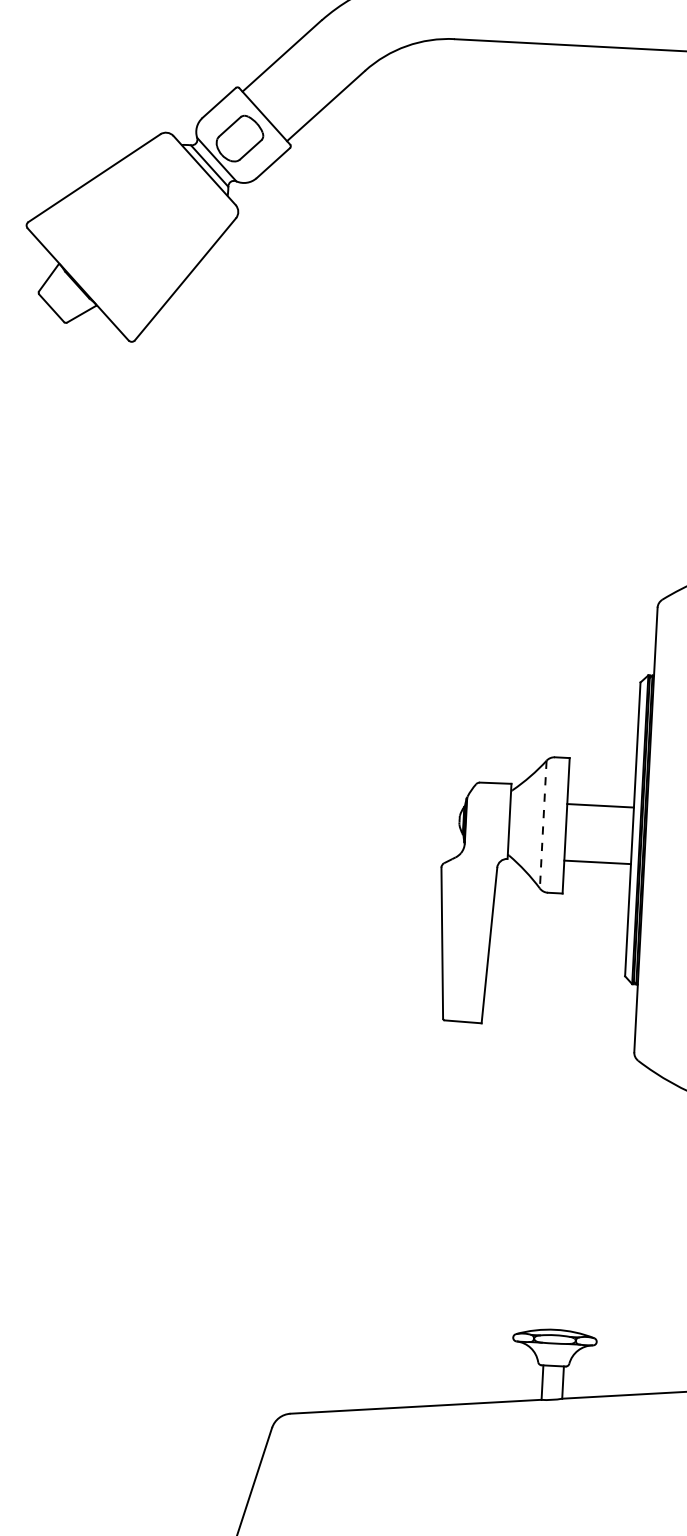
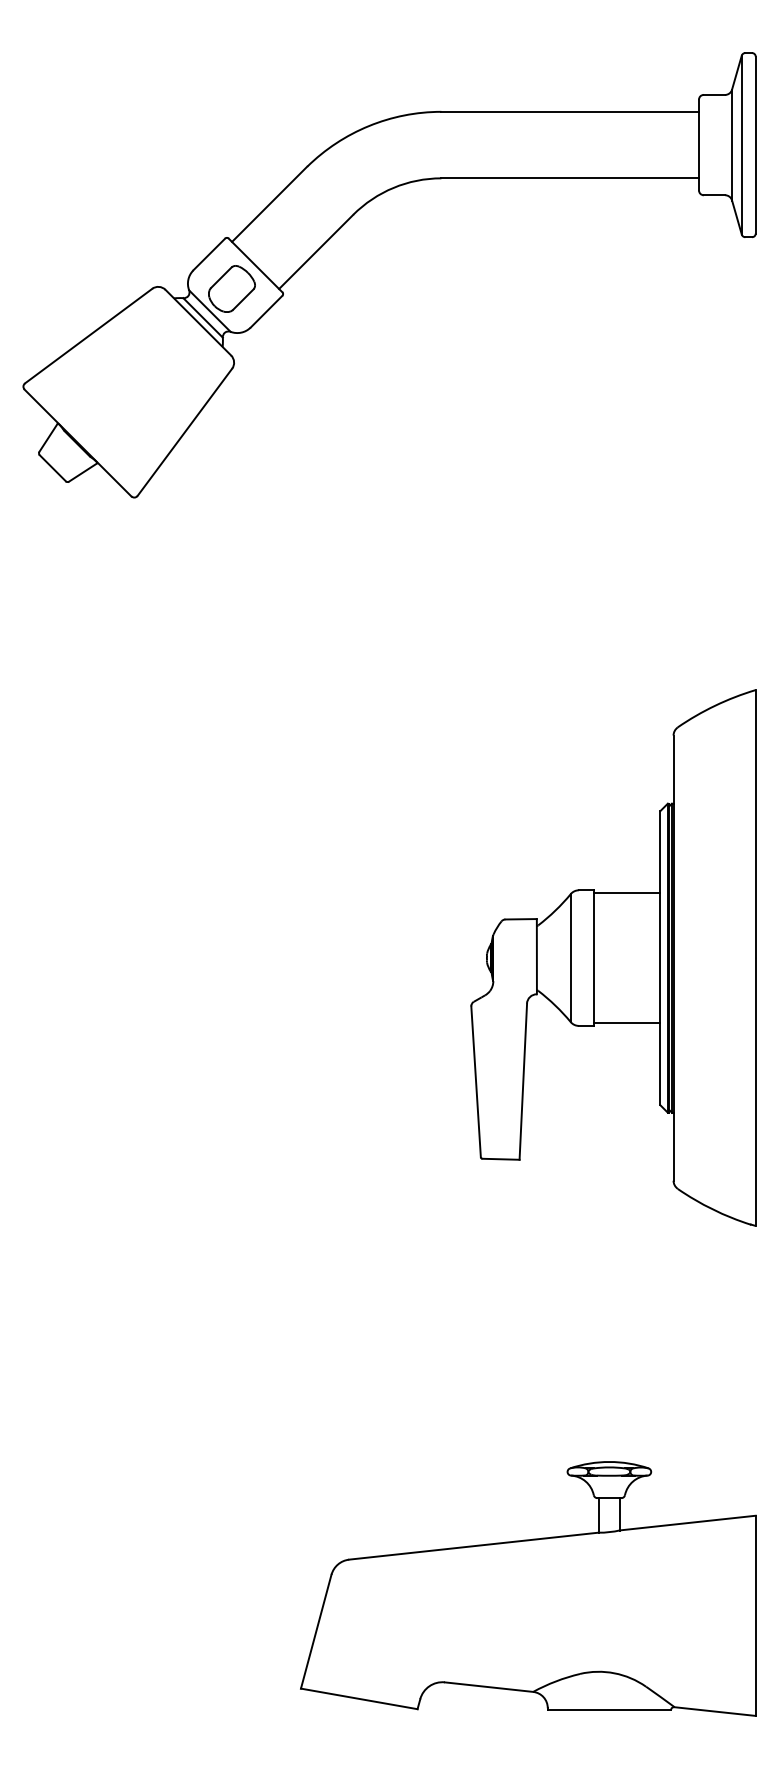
line: (600, 805) -> (626, 893), moved
line: (543, 824) -> (570, 958), dashed -> solid
line: (597, 861) -> (626, 1022), moved

